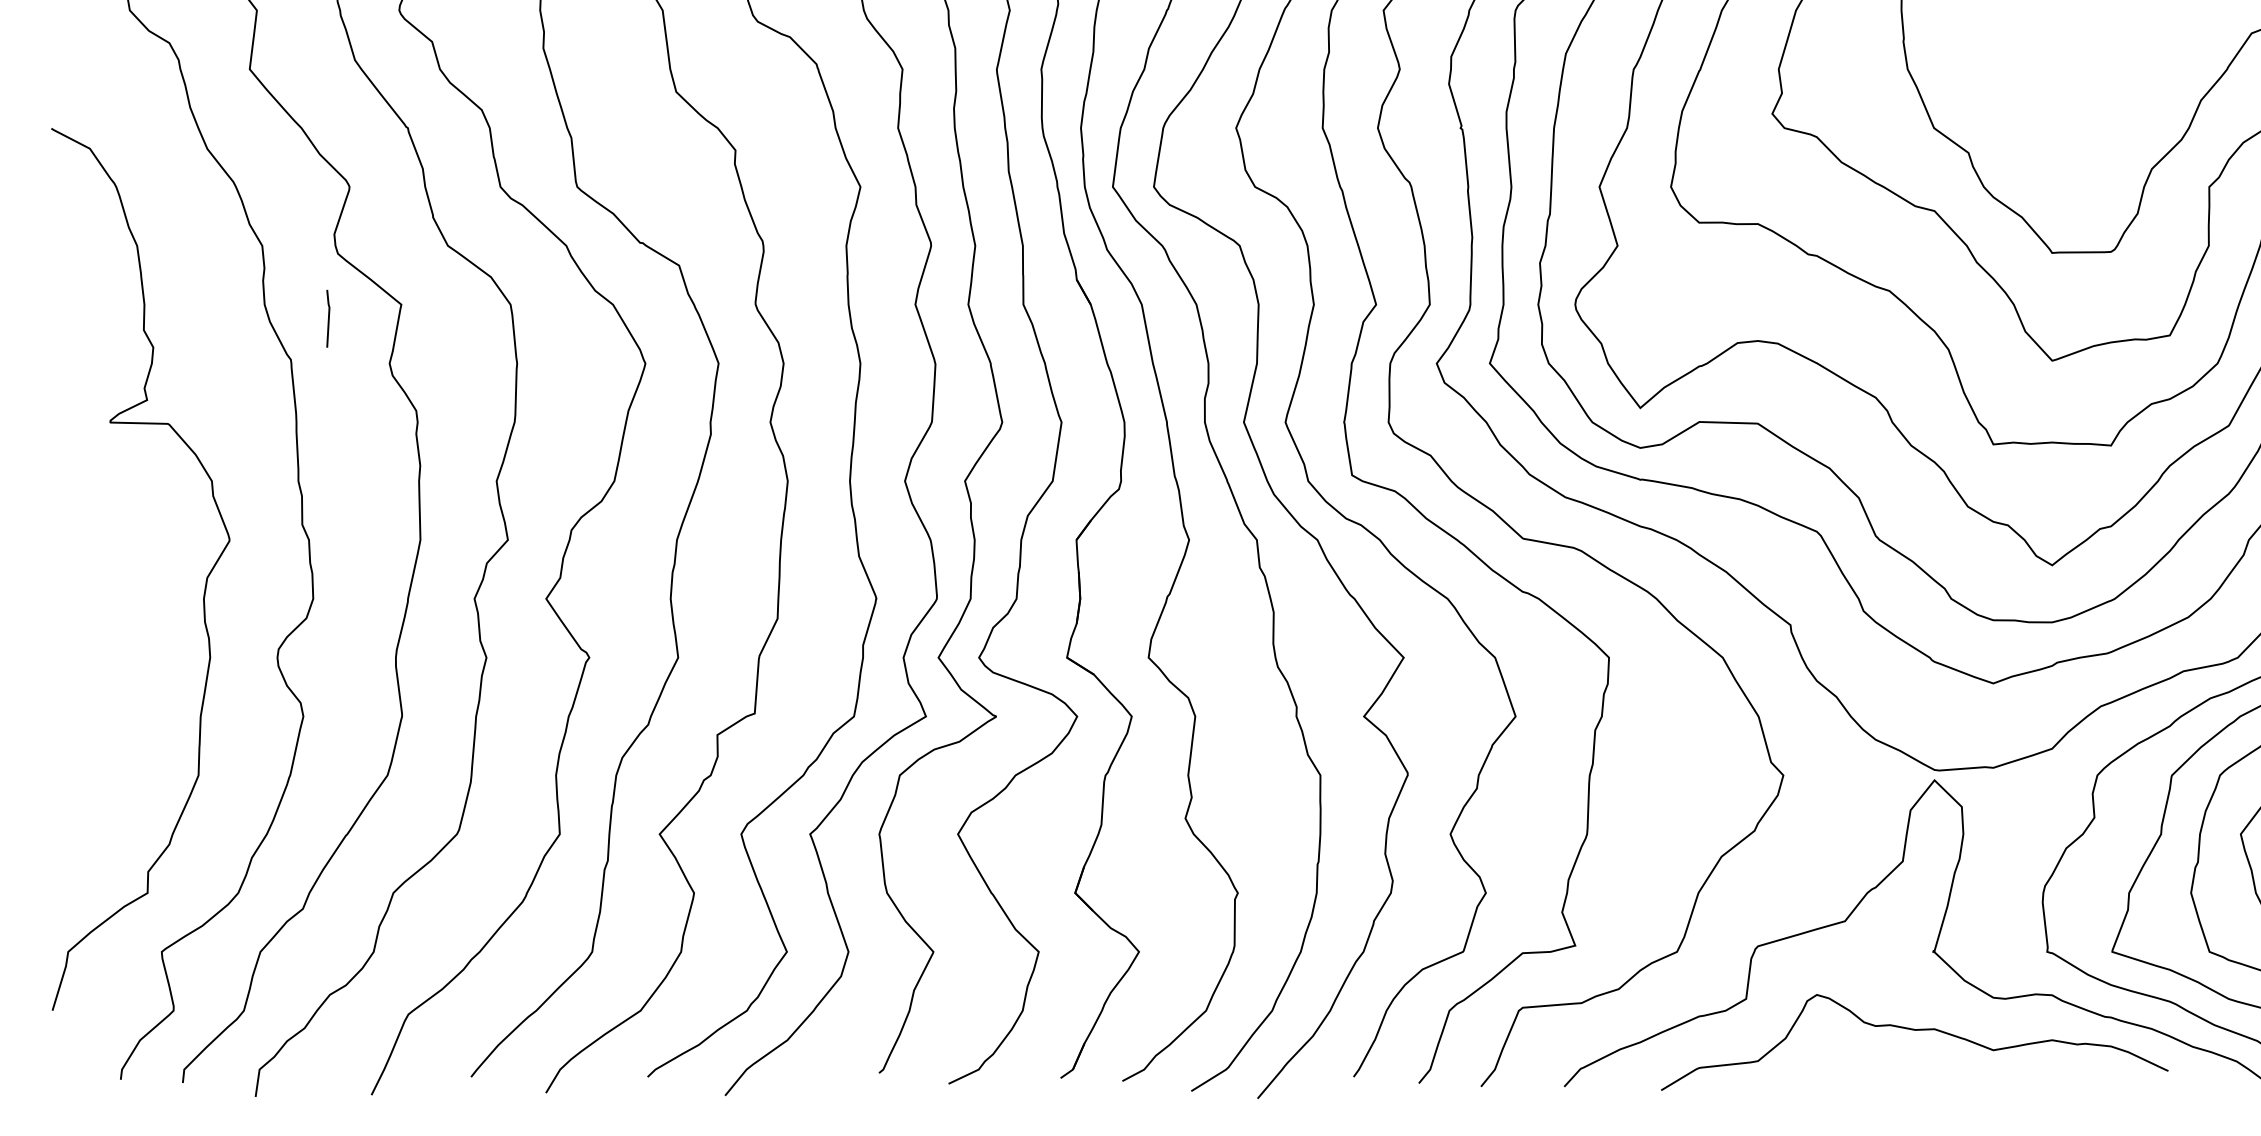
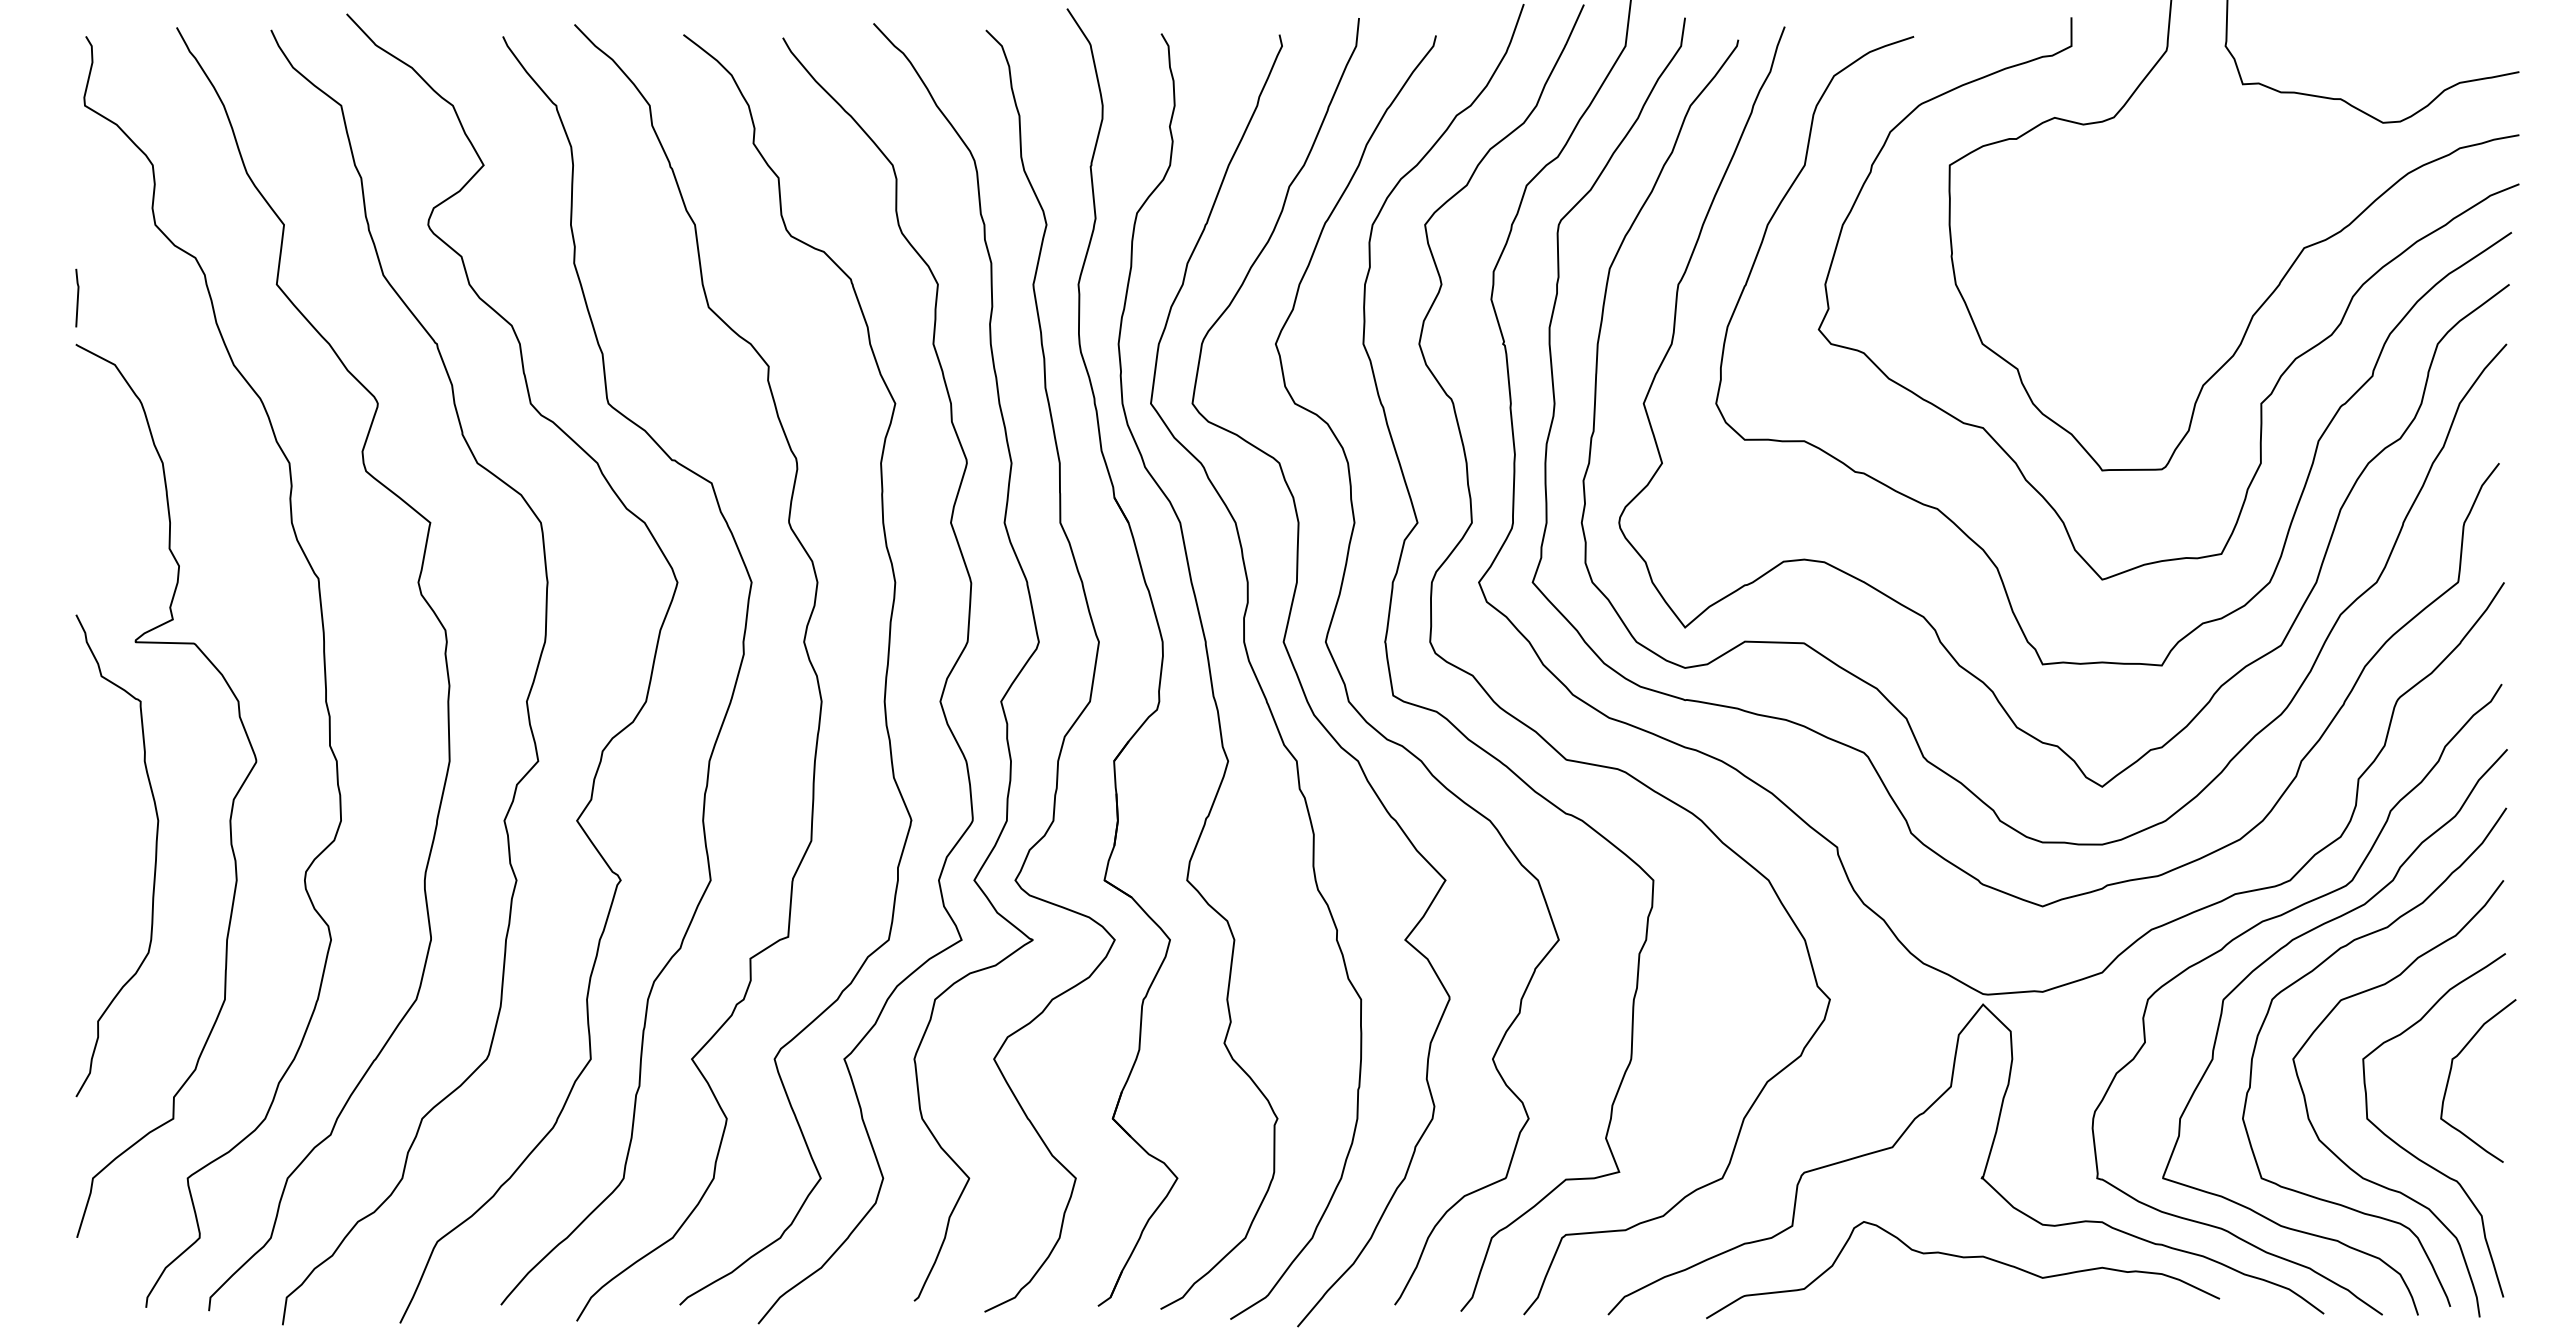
line: (328, 318) -> (77, 297), moved
curve: (129, 641) -> (154, 863), added

